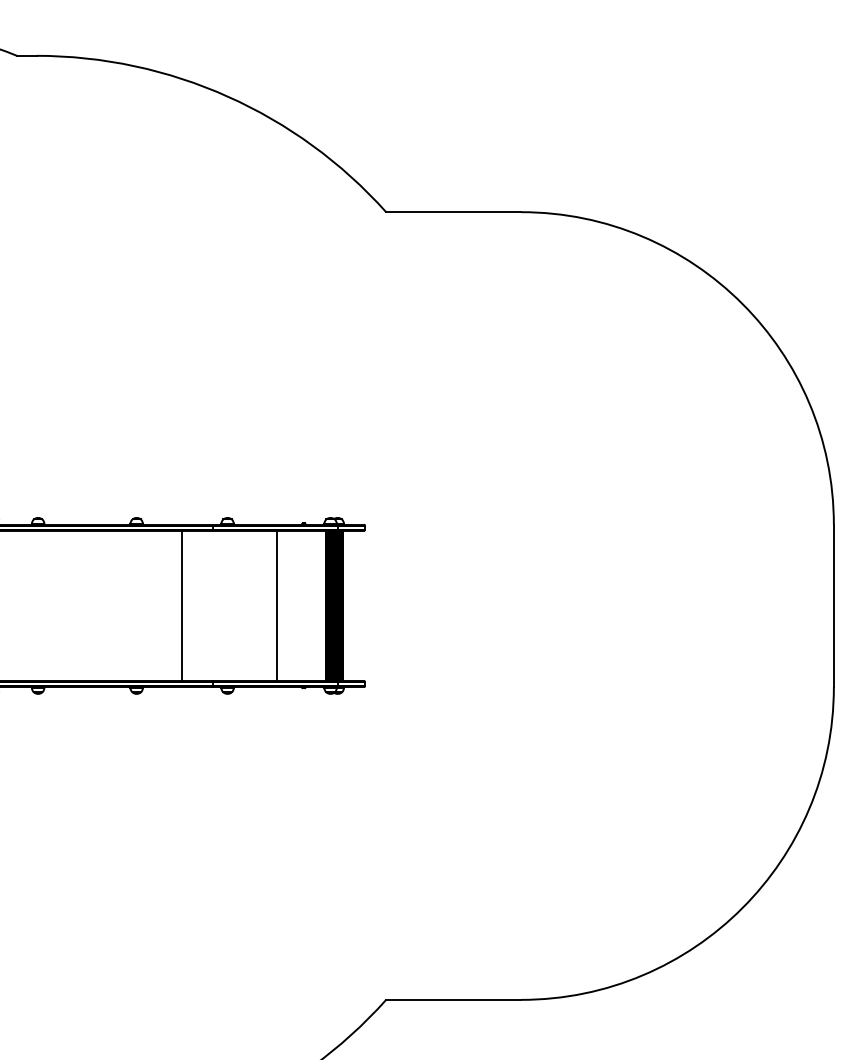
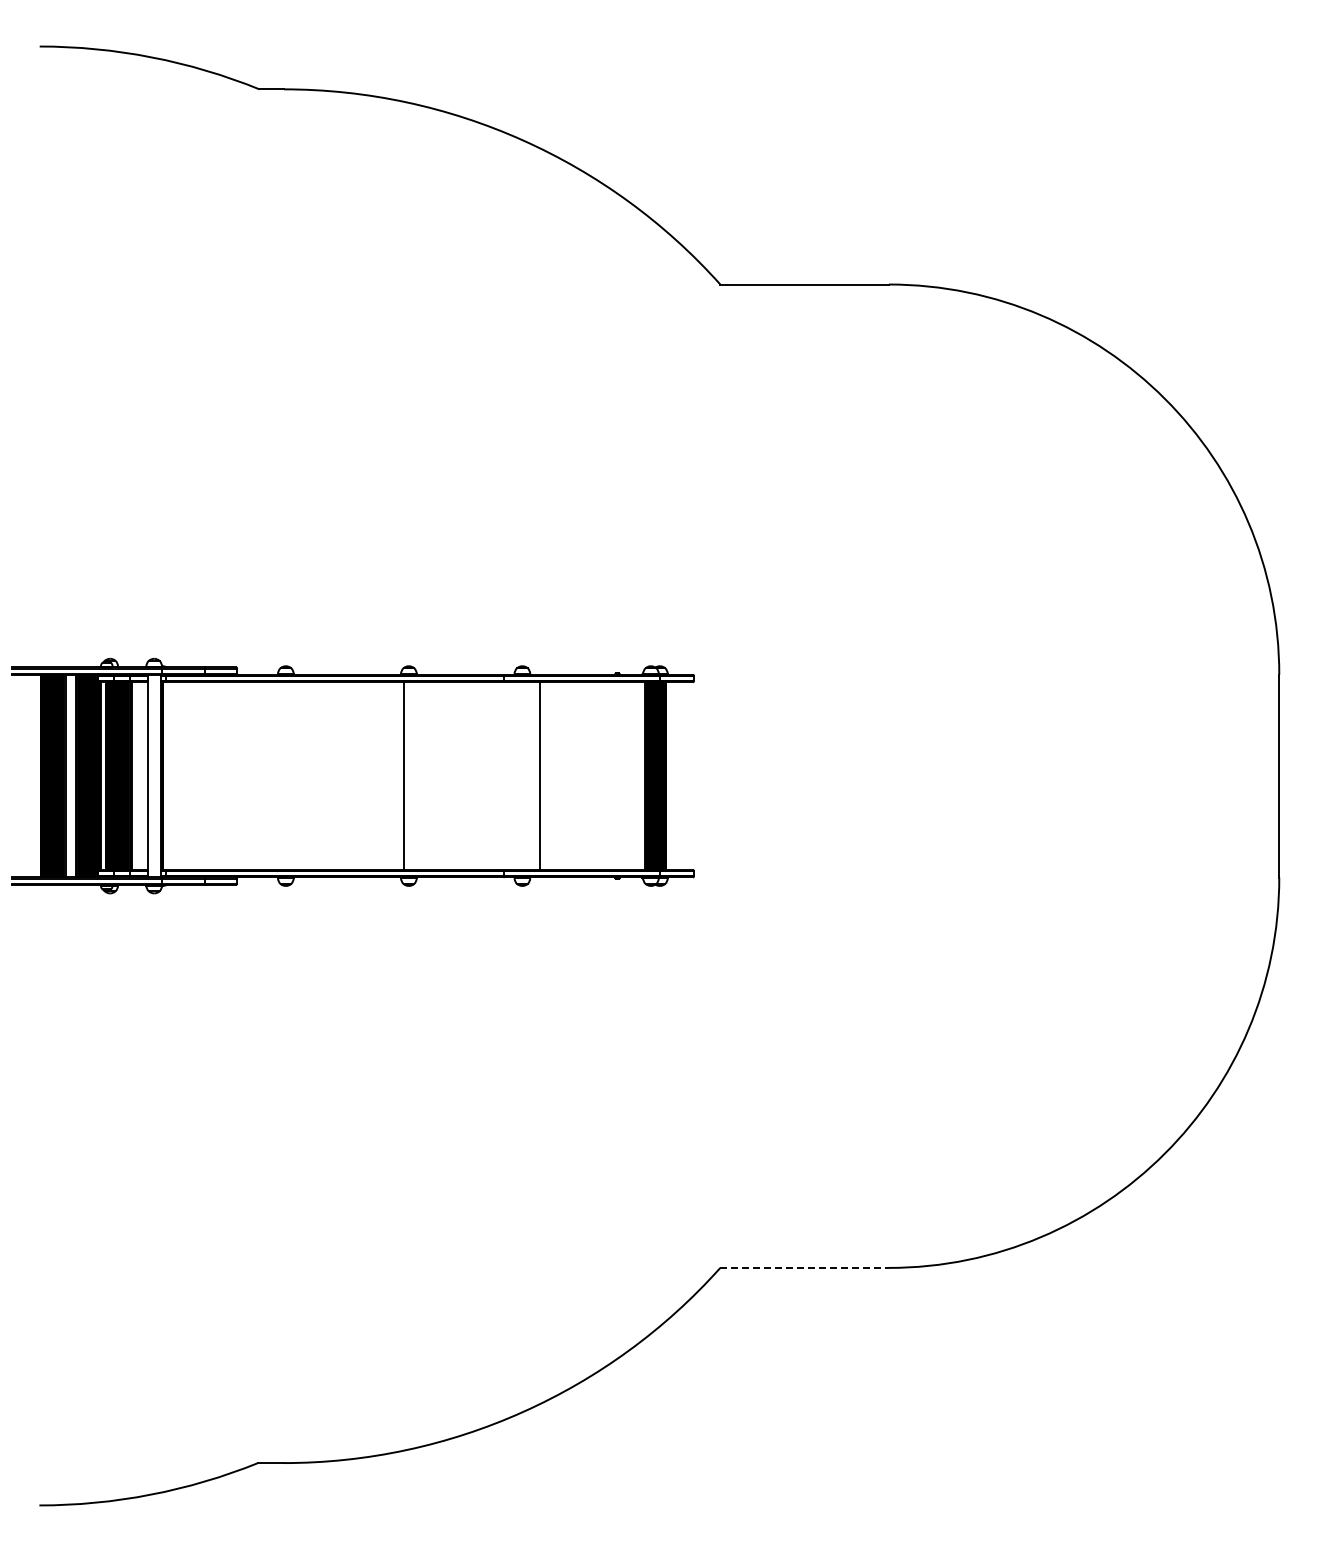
line: (181, 605) -> (403, 775), moved
line: (277, 605) -> (540, 775), moved
line: (454, 999) -> (805, 1267), solid -> dashed

